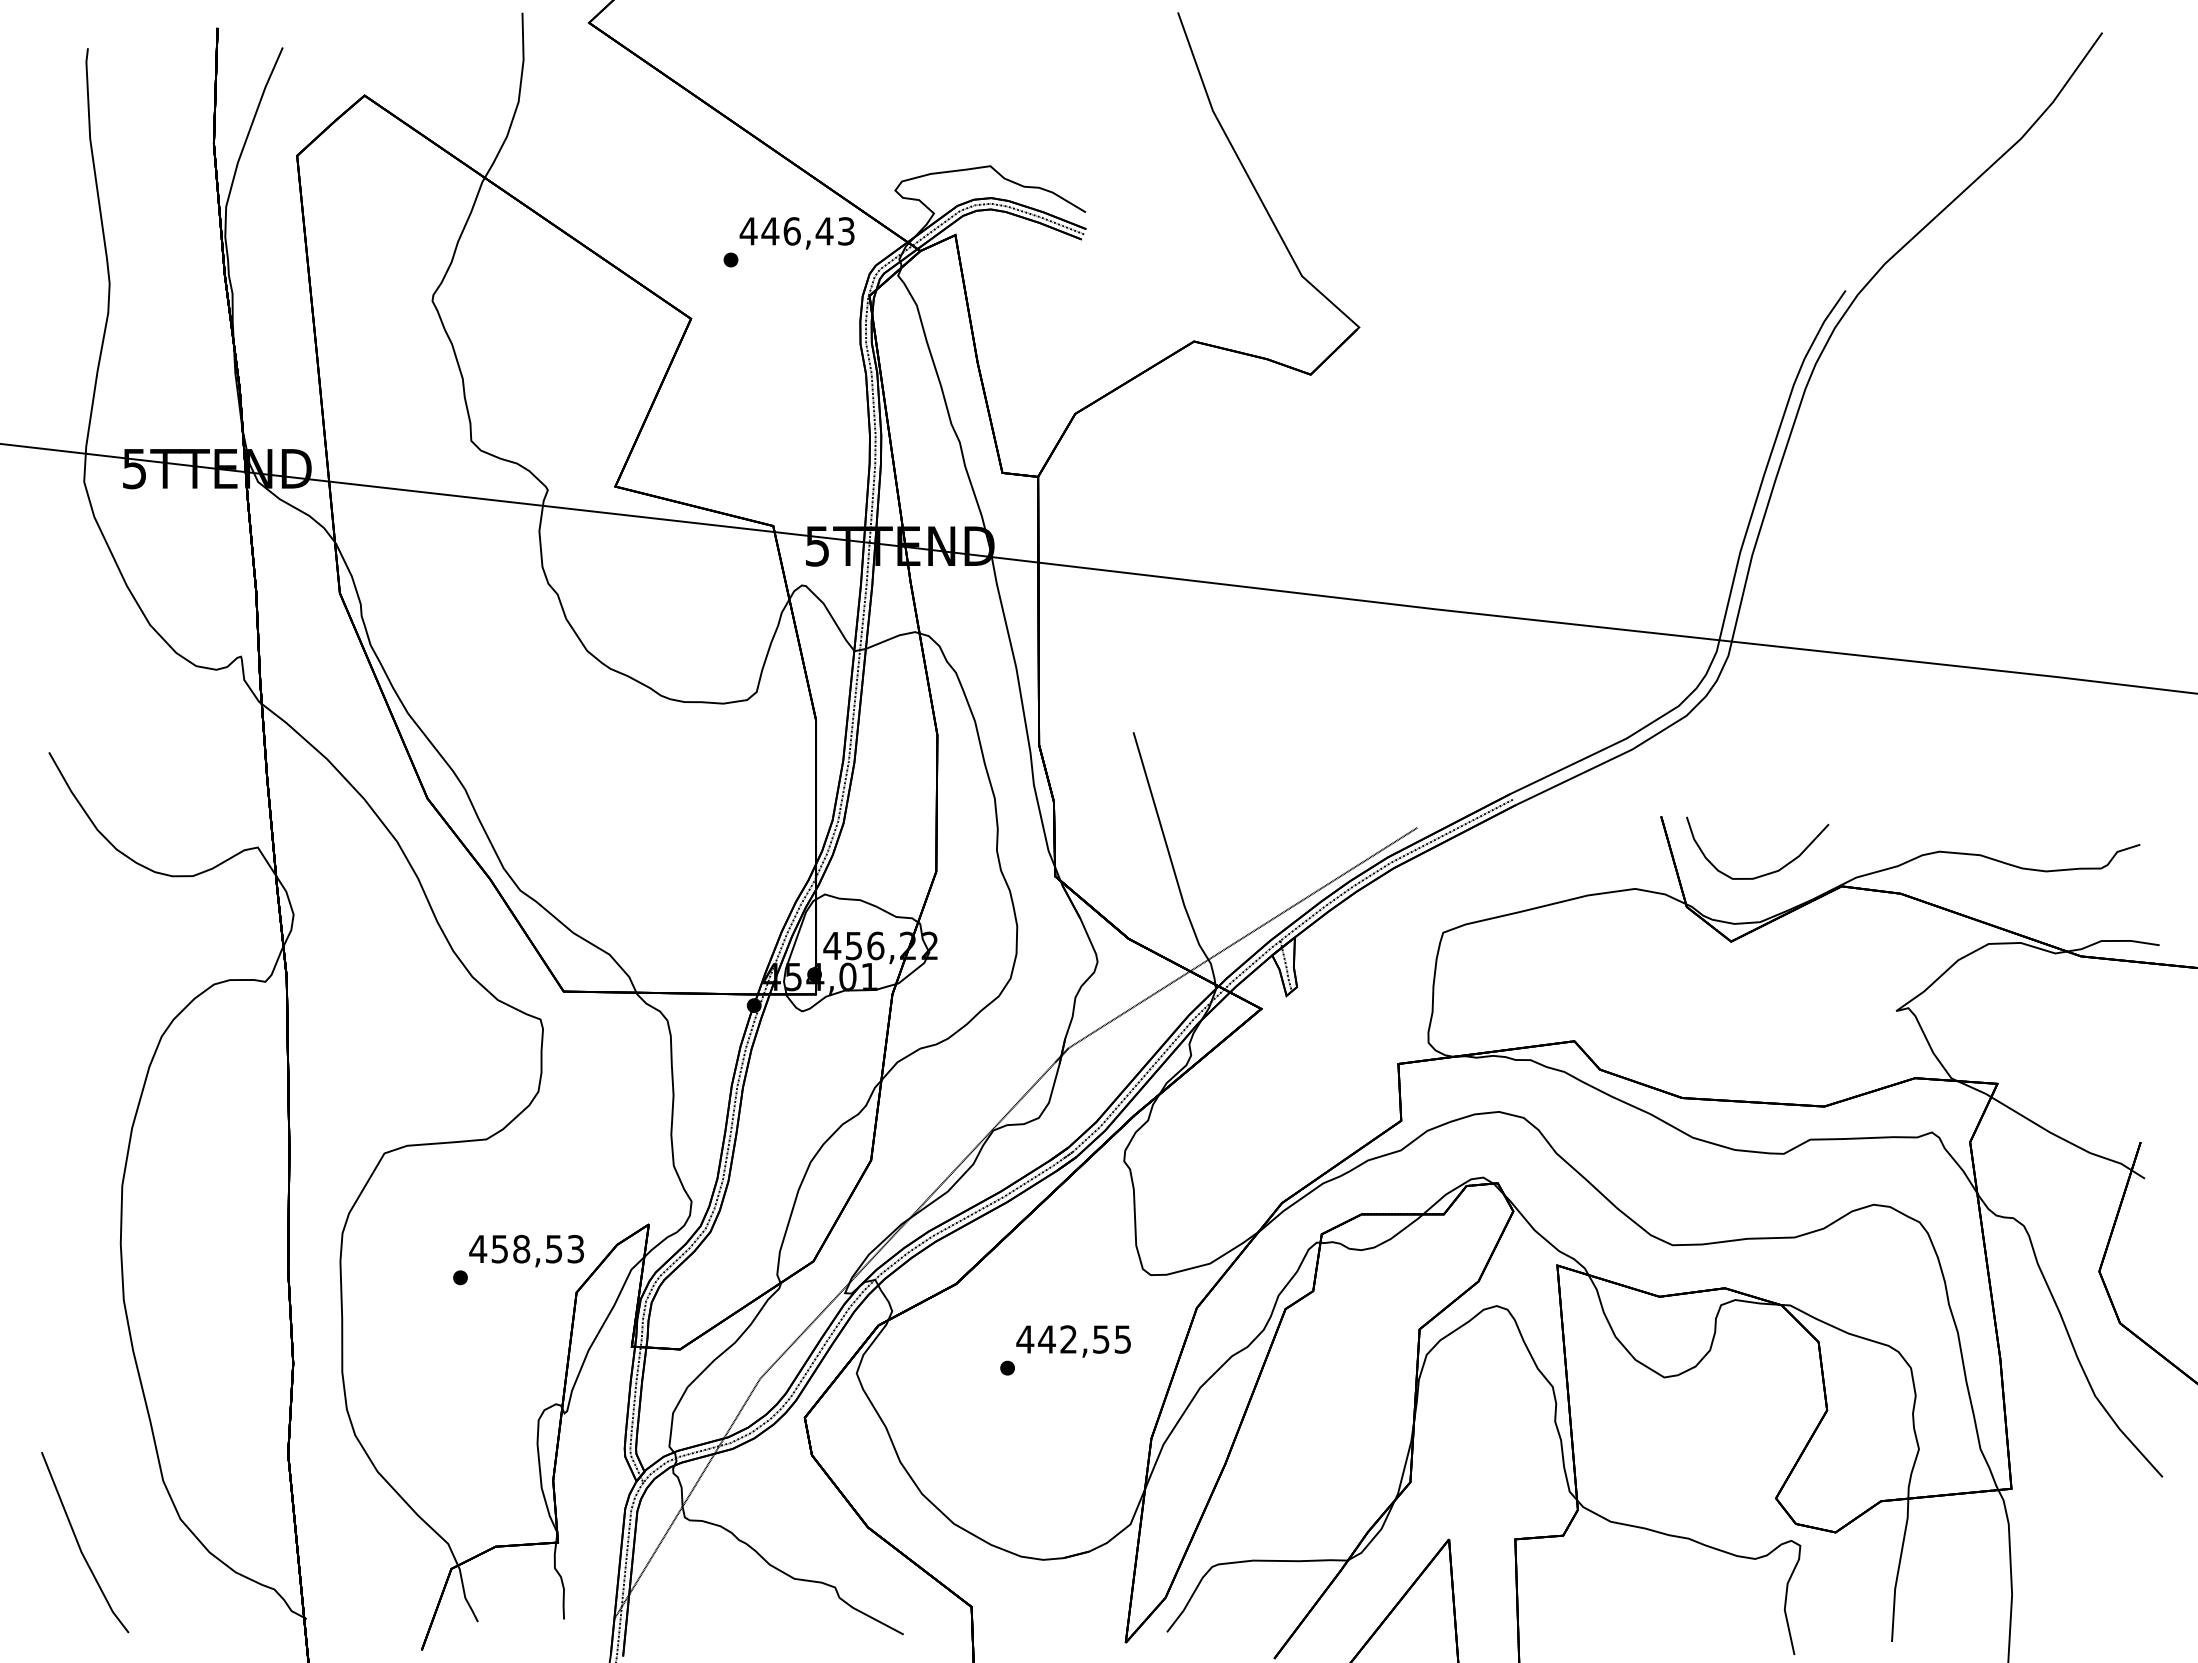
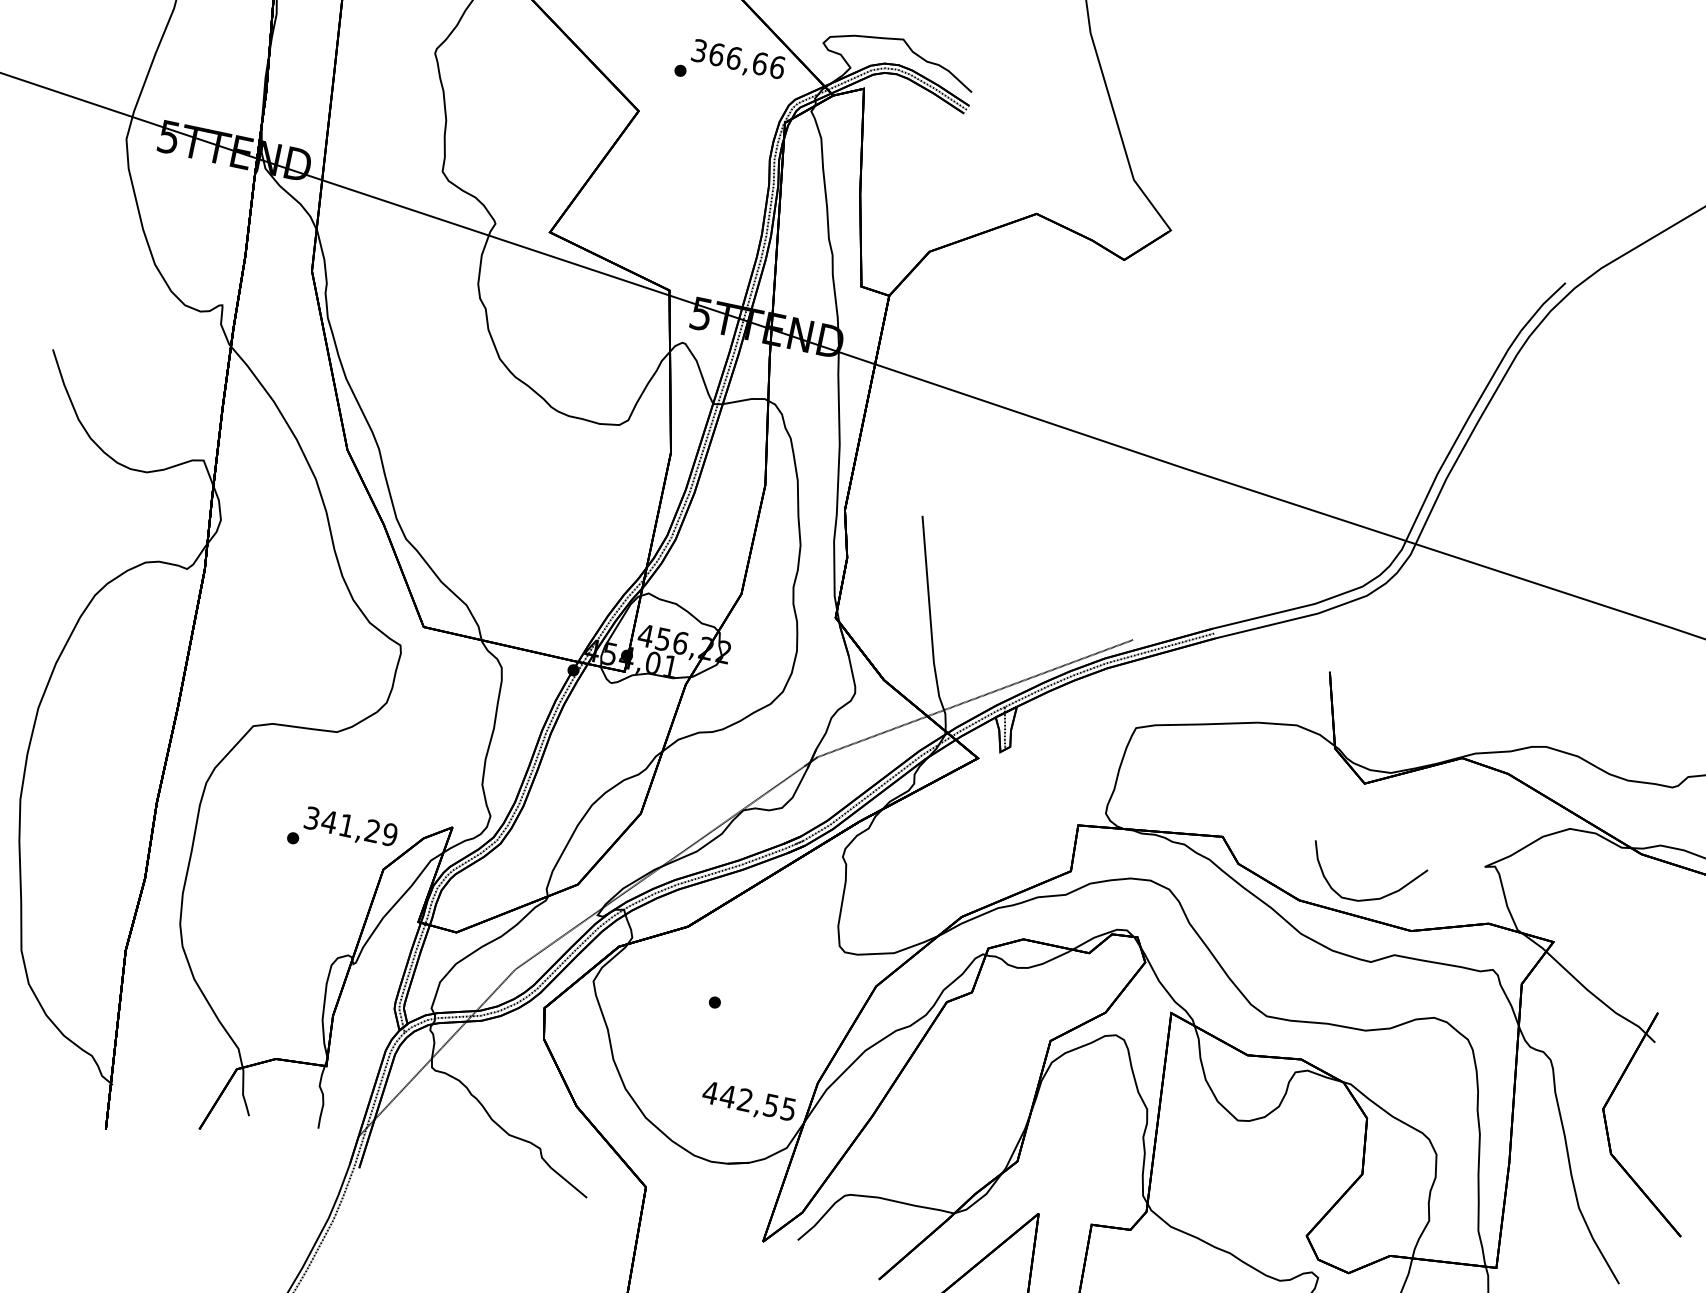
text: (797, 231) -> (738, 59), 446,43 -> 366,66
part: (1762, 874) -> (1366, 899), moved
text: (526, 1248) -> (350, 825), 458,53 -> 341,29
text: (1073, 1341) -> (748, 1102), moved

